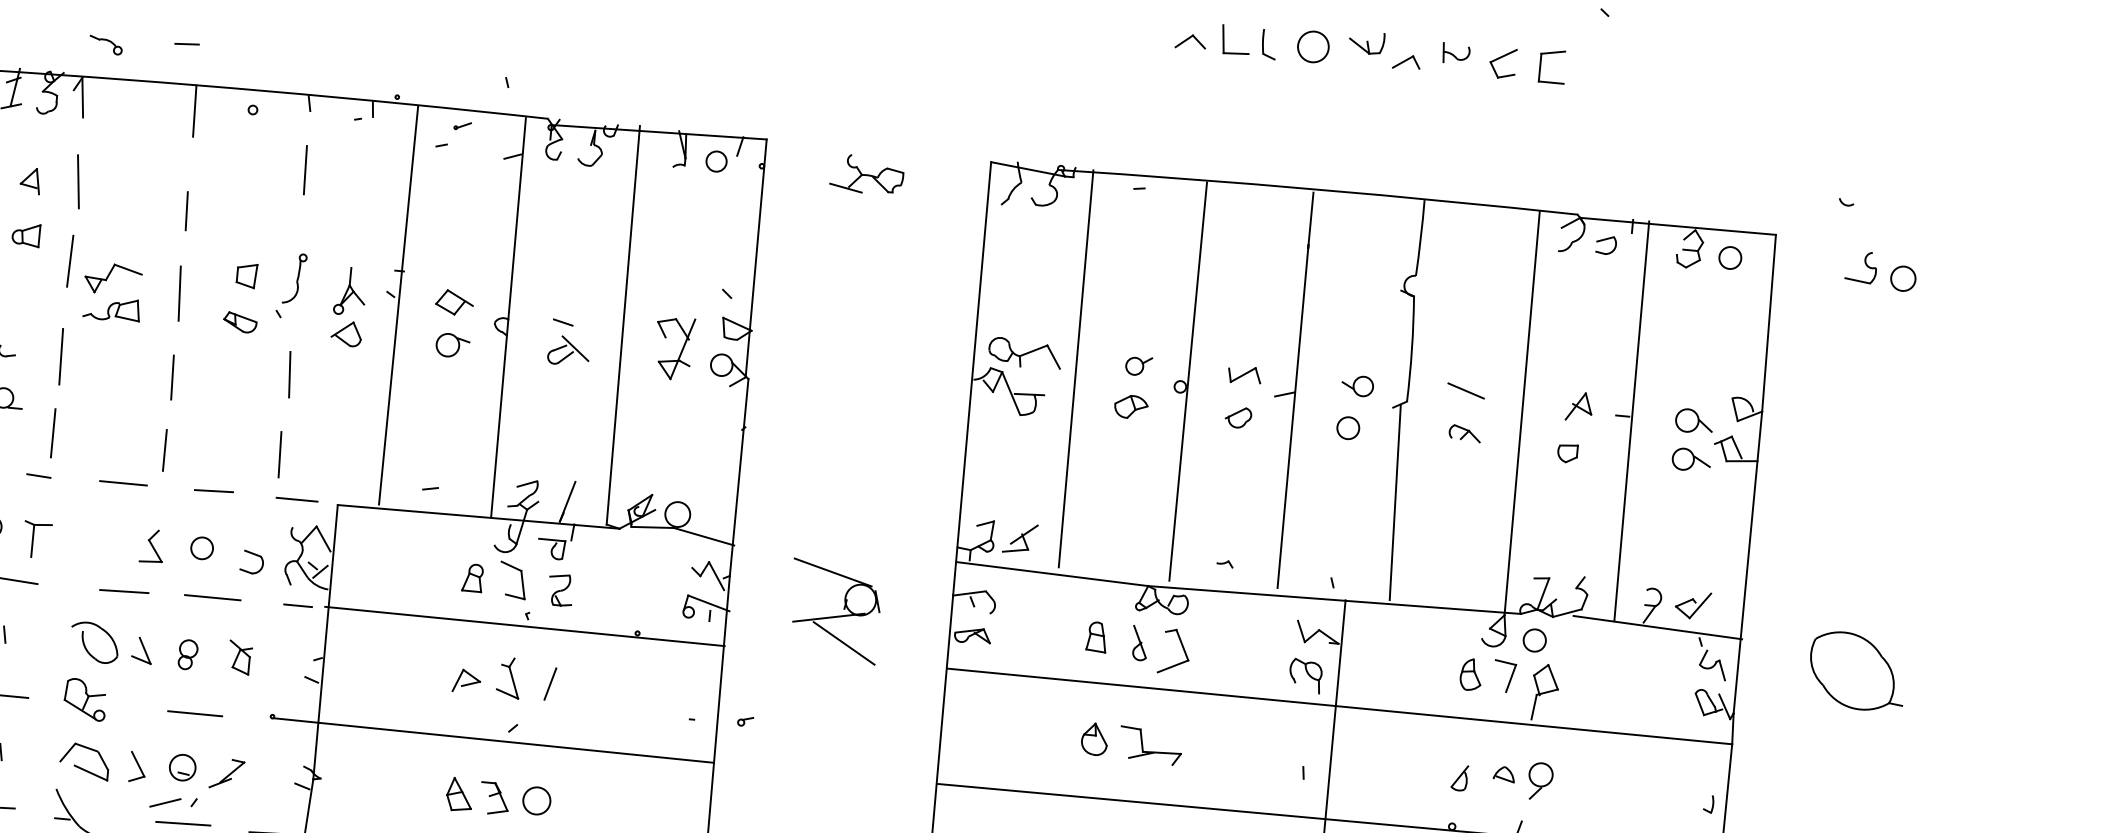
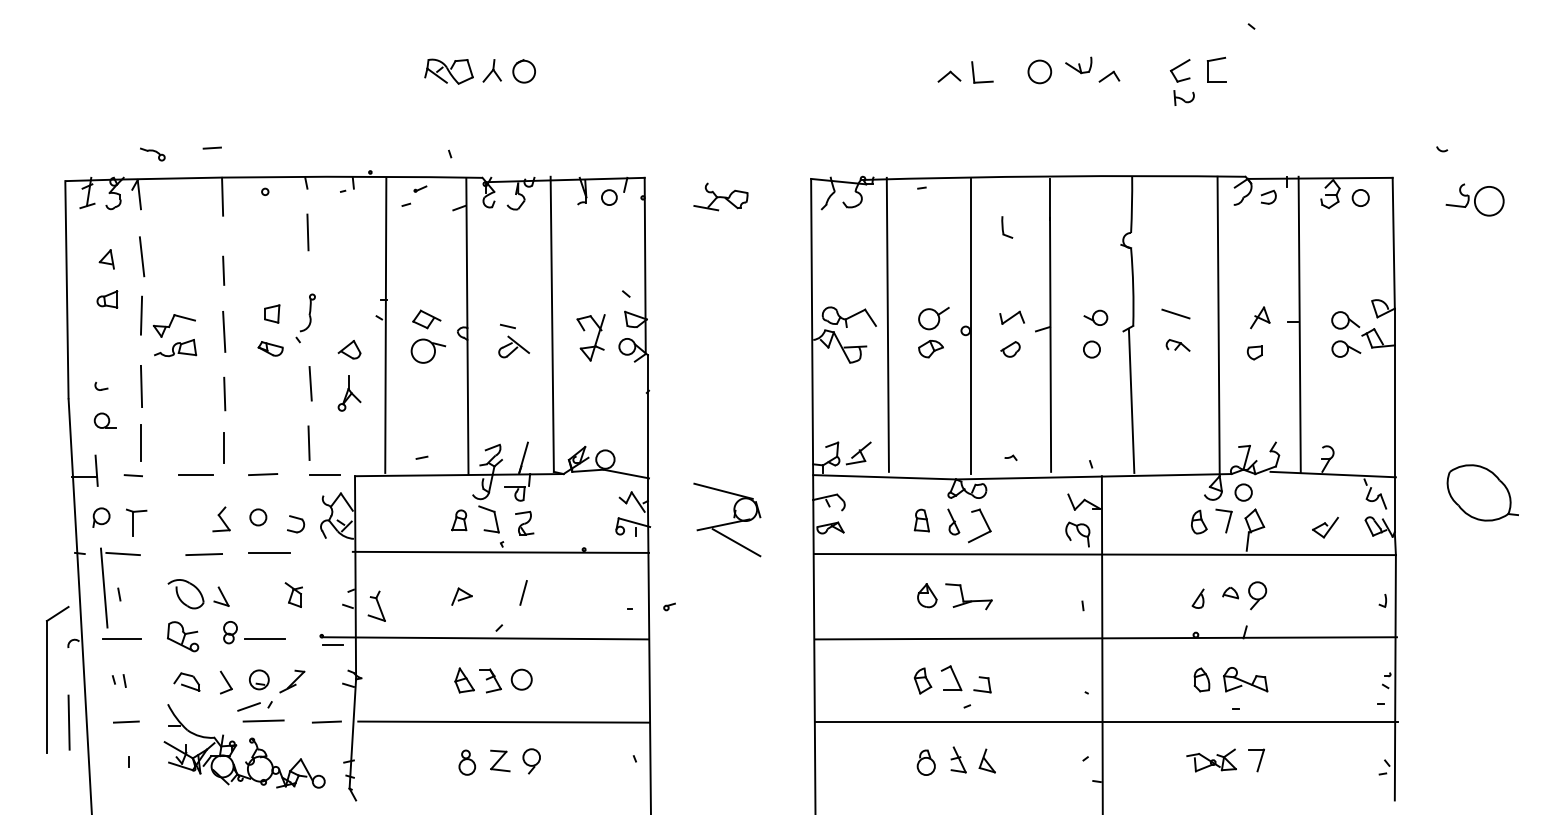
part: (1269, 44) -> (1007, 227), moved
part: (1455, 52) -> (1183, 97), moved
circle: (1903, 279) -> (1489, 201), size x1.6
part: (350, 291) -> (349, 393), moved
part: (452, 344) -> (428, 350), size x1.4
part: (1138, 366) -> (933, 318), size x1.6
part: (1693, 604) -> (1325, 527), moved
line: (297, 605) -> (332, 644), moved
part: (188, 654) -> (230, 632), moved
part: (508, 676) -> (376, 605), moved
part: (84, 760) -> (186, 681), size x0.7

